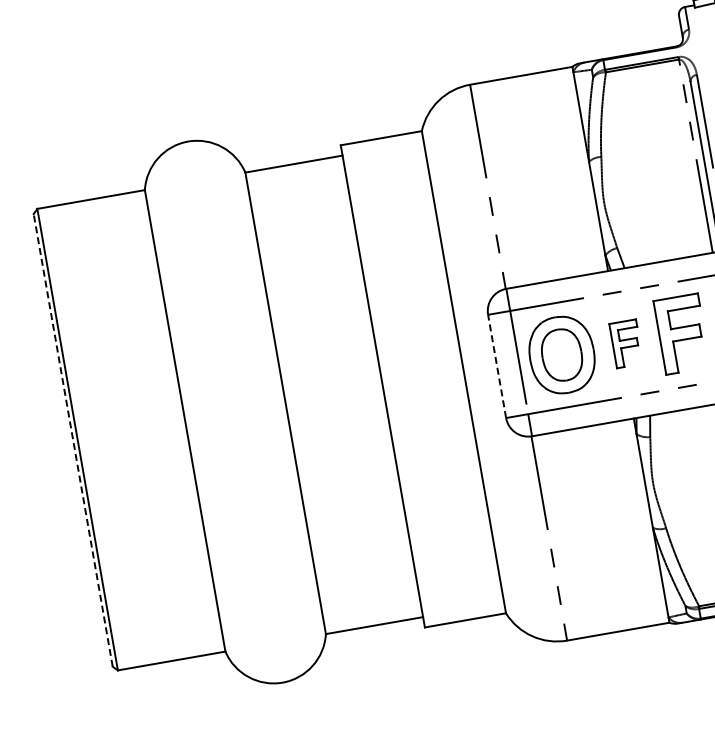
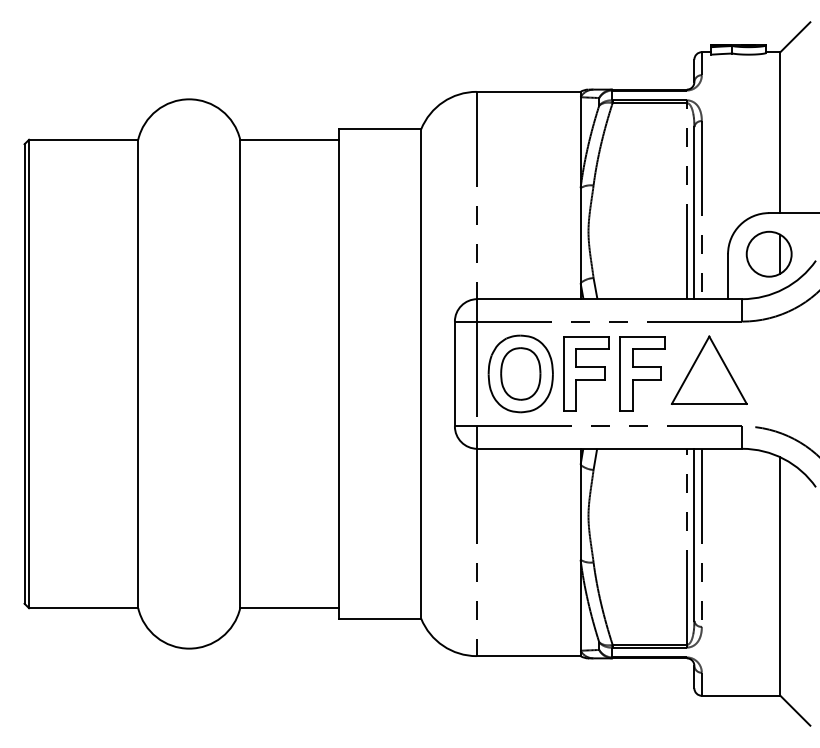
part: (626, 343) -> (586, 373), size x1.67
line: (496, 366) -> (454, 373), dashed -> solid
line: (73, 440) -> (24, 374), dashed -> solid

